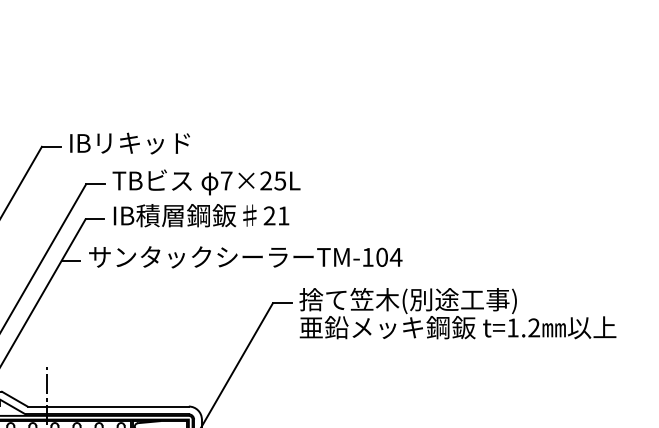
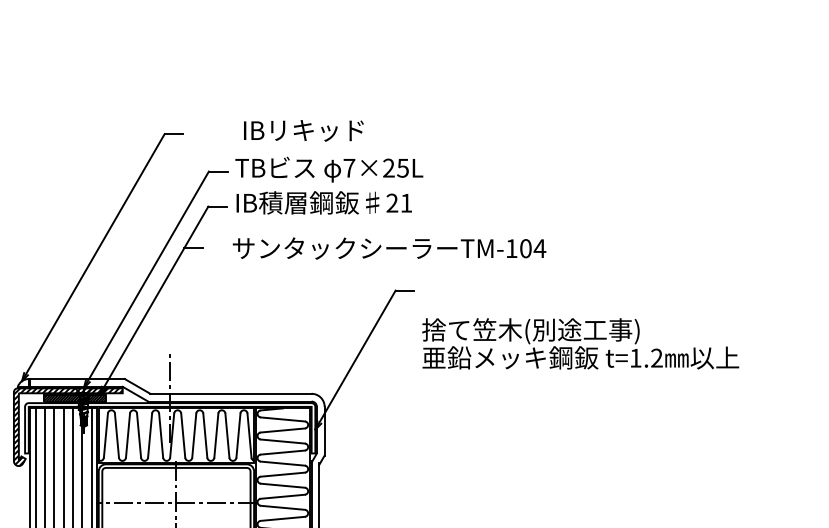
text: (129, 143) -> (303, 130), moved
text: (245, 257) -> (389, 248), moved
text: (457, 313) -> (580, 343), moved

